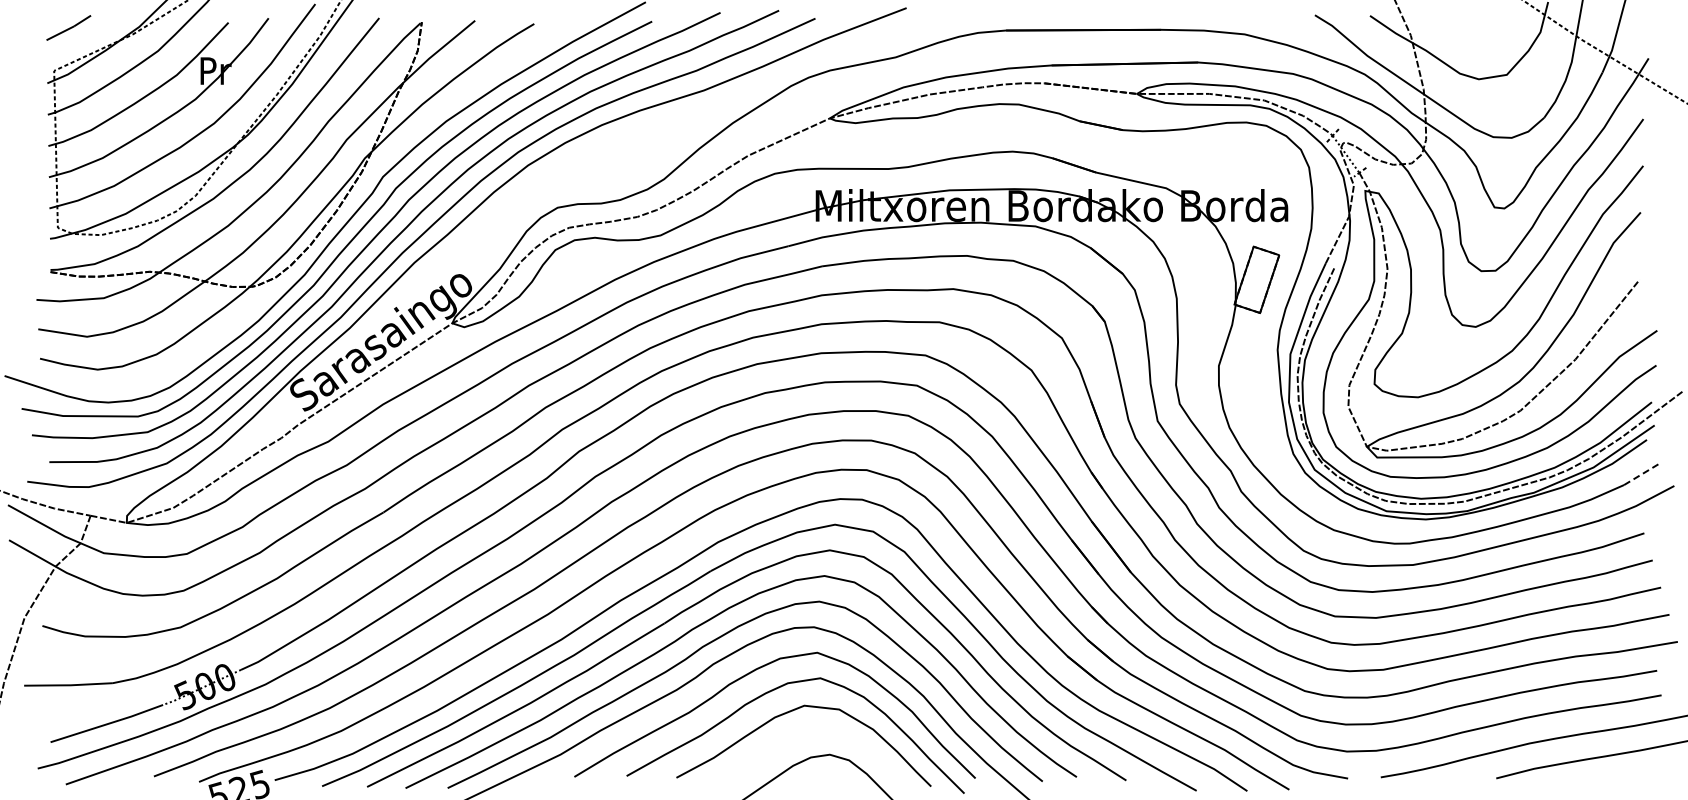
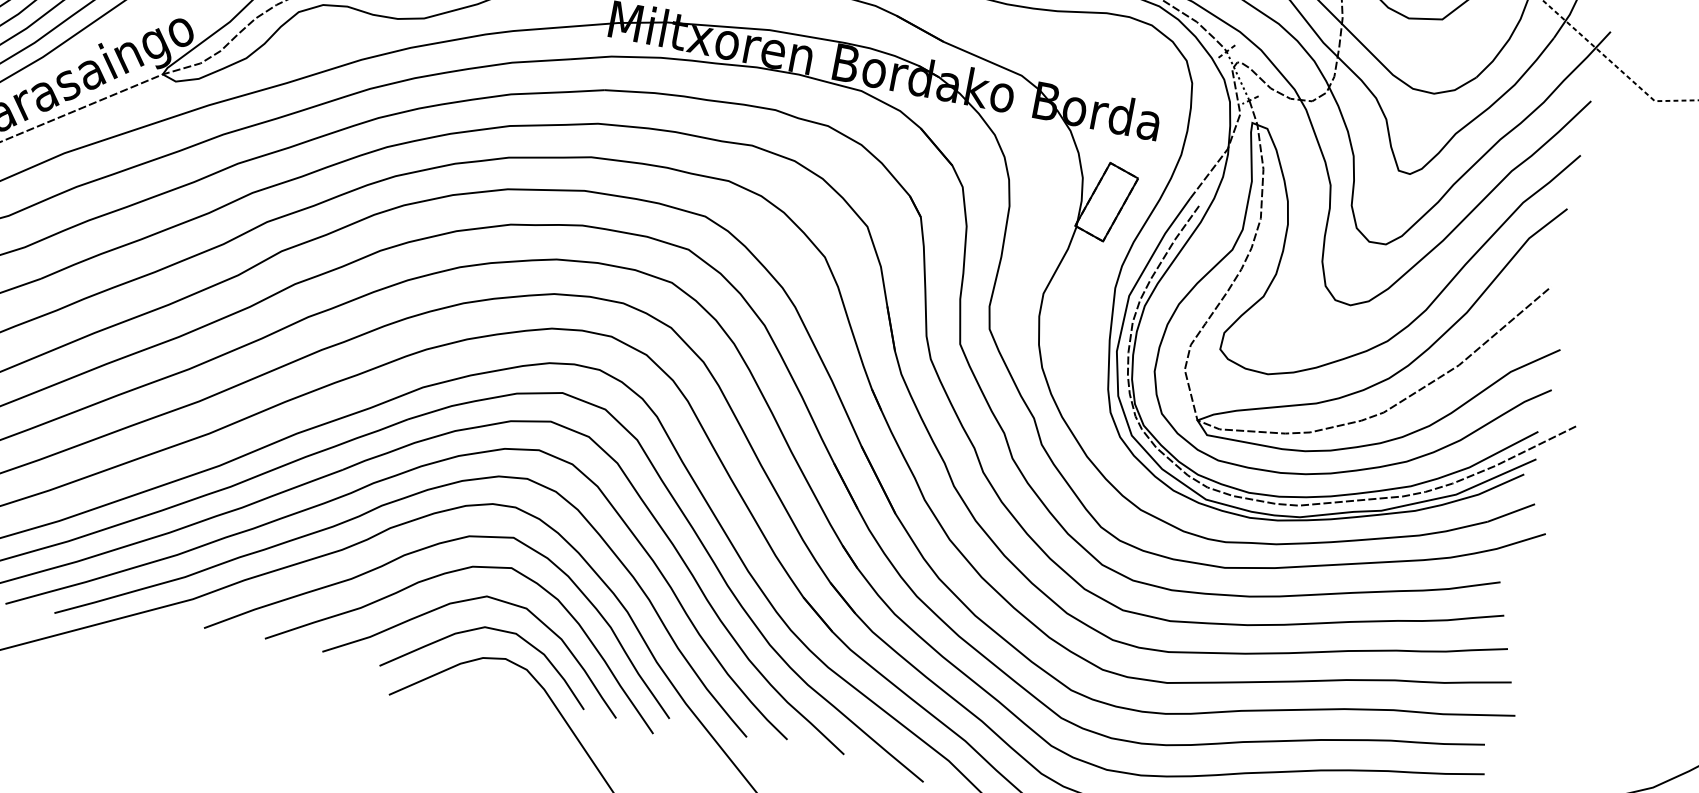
line: (1642, 473) -> (1511, 512), dashed -> solid
curve: (814, 732) -> (492, 629), added

